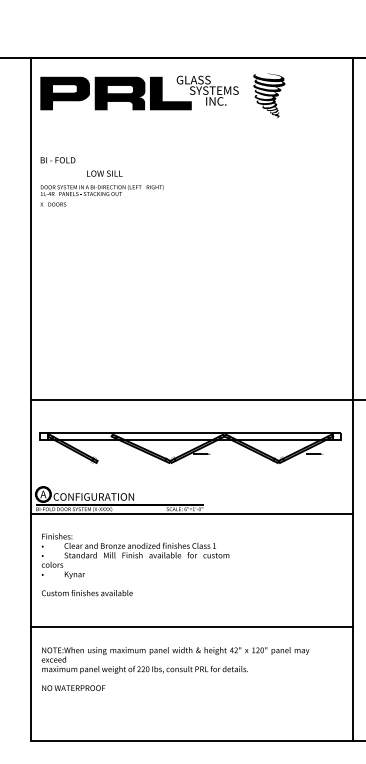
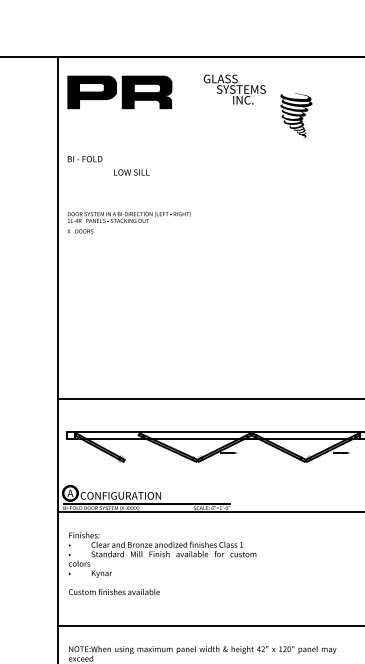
fill: (170, 93) -> (197, 92), removed
part: (269, 95) -> (296, 115), moved
text: (101, 195) -> (128, 222), moved

